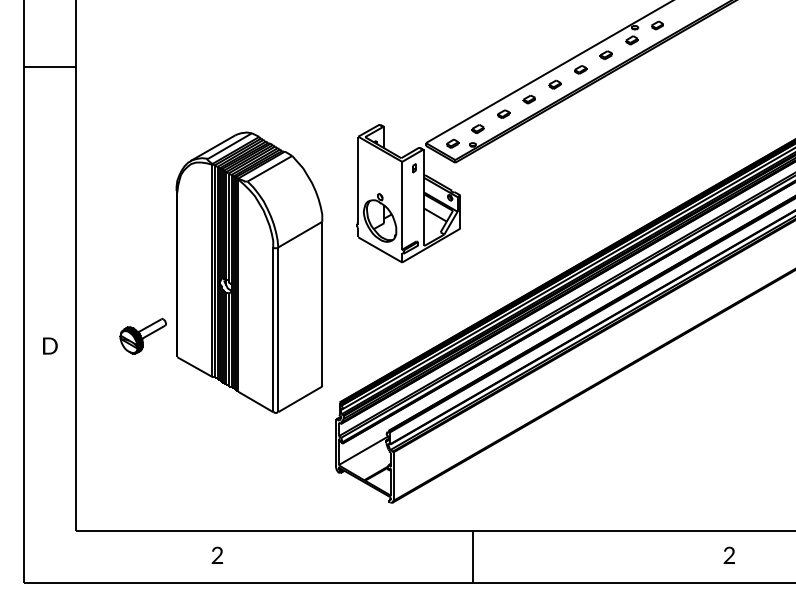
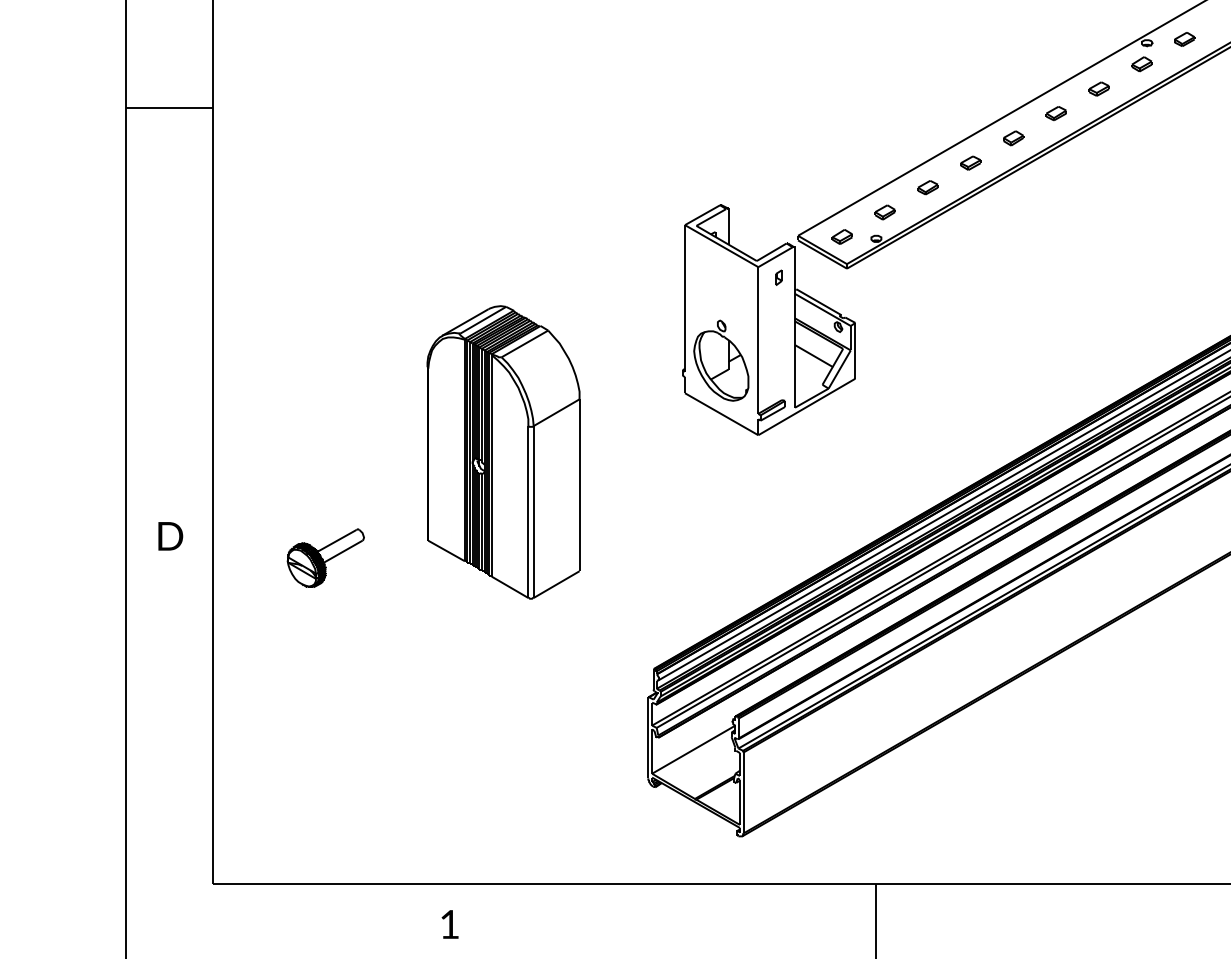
part: (249, 272) -> (503, 451), size x0.62
text: (50, 345) -> (170, 535), moved
text: (217, 554) -> (449, 922), 2 -> 1

